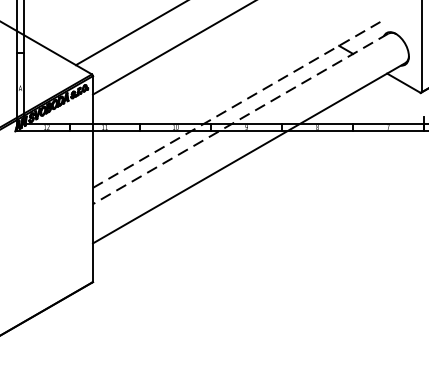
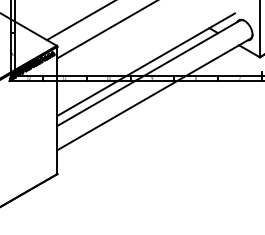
line: (237, 104) -> (146, 64), dashed -> solid
line: (240, 119) -> (148, 73), dashed -> solid

